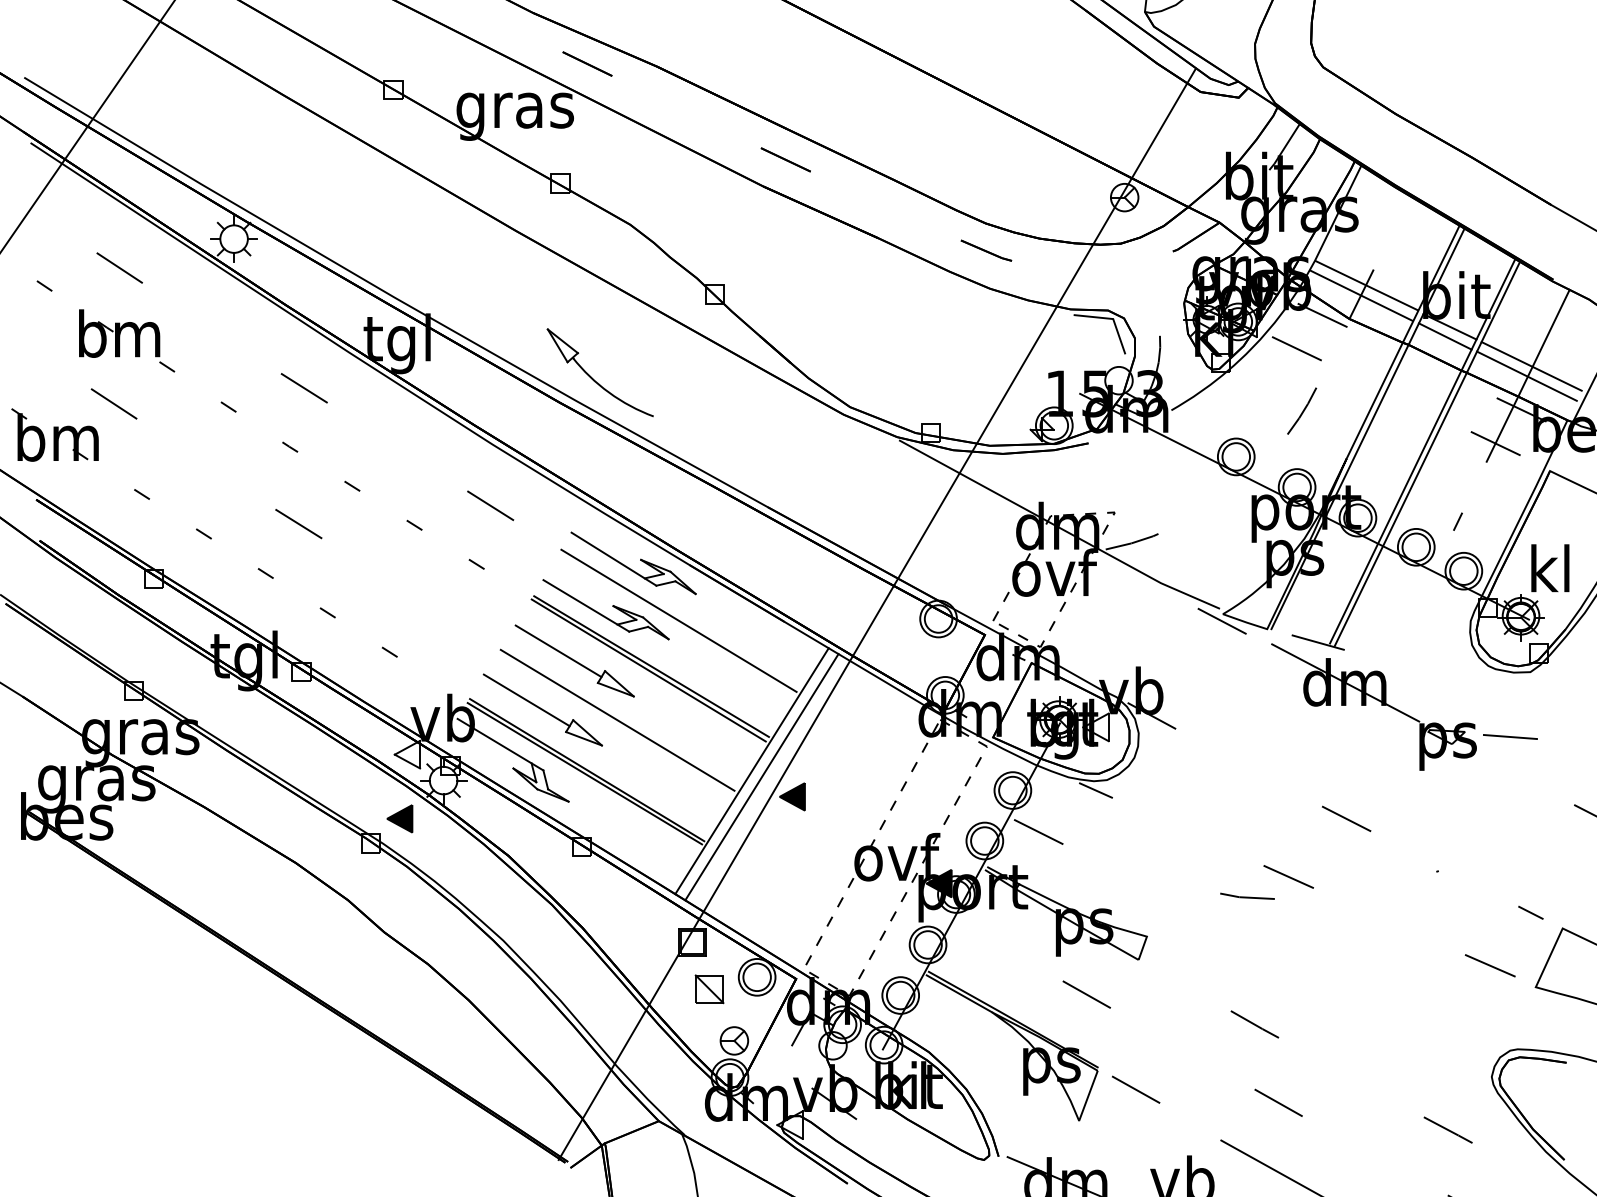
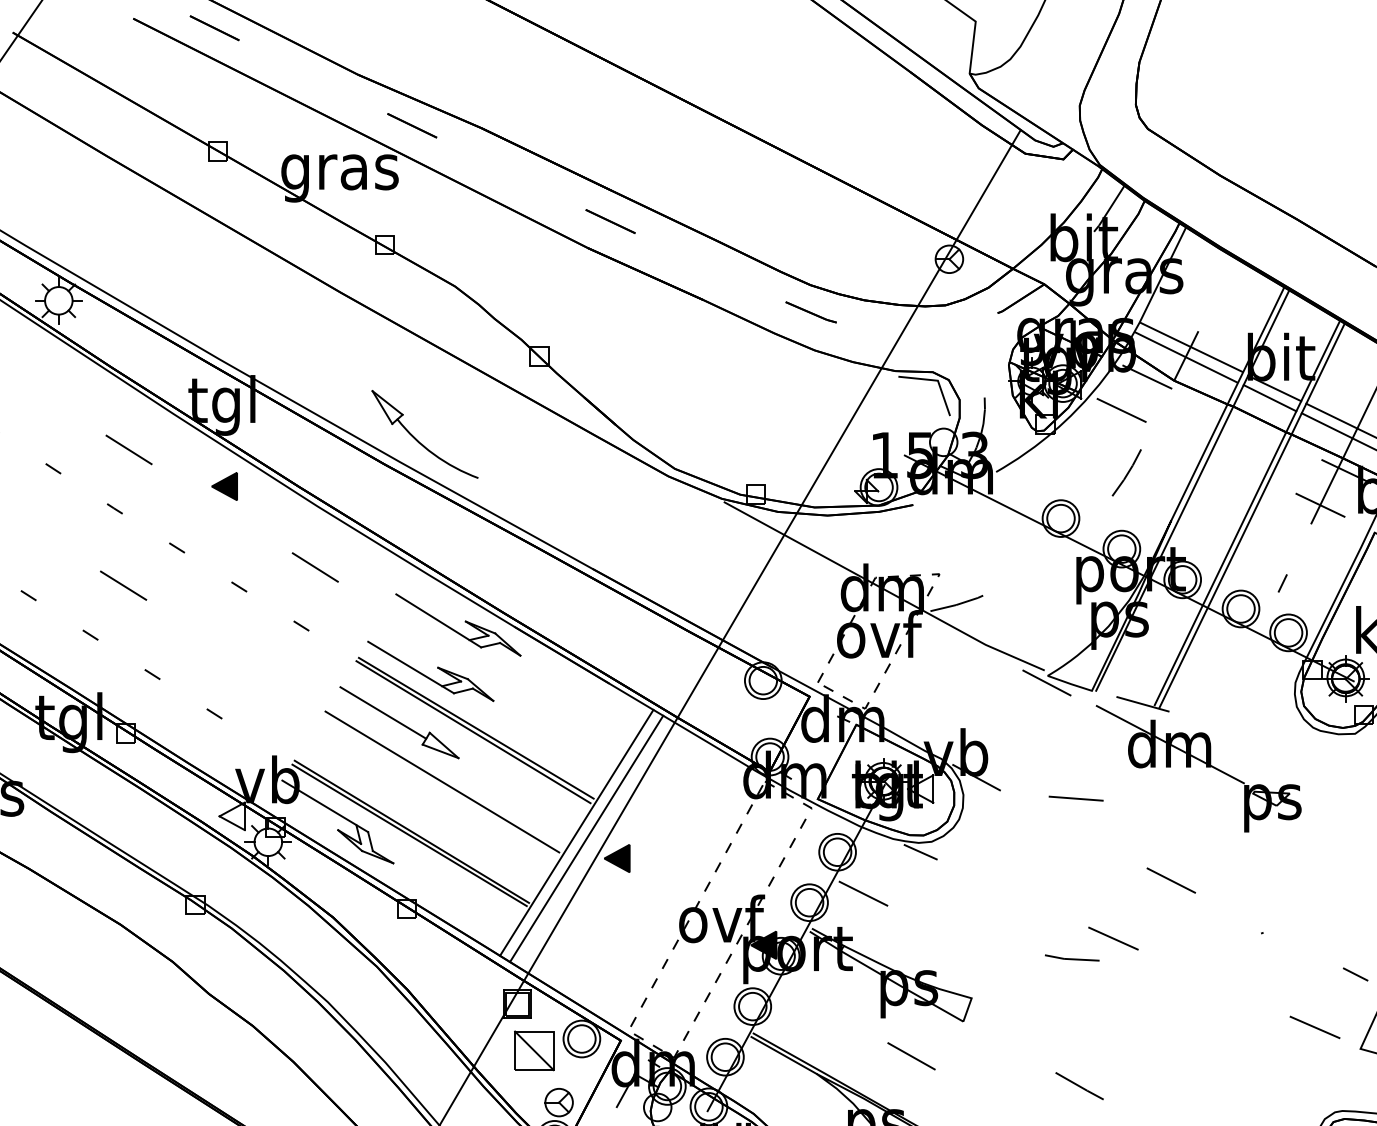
line: (678, 620) -> (503, 682), removed
part: (542, 709) -> (367, 771), removed
line: (1510, 736) -> (1076, 798), moved
part: (399, 818) -> (224, 486), moved
part: (709, 989) -> (534, 1051), size x1.4

